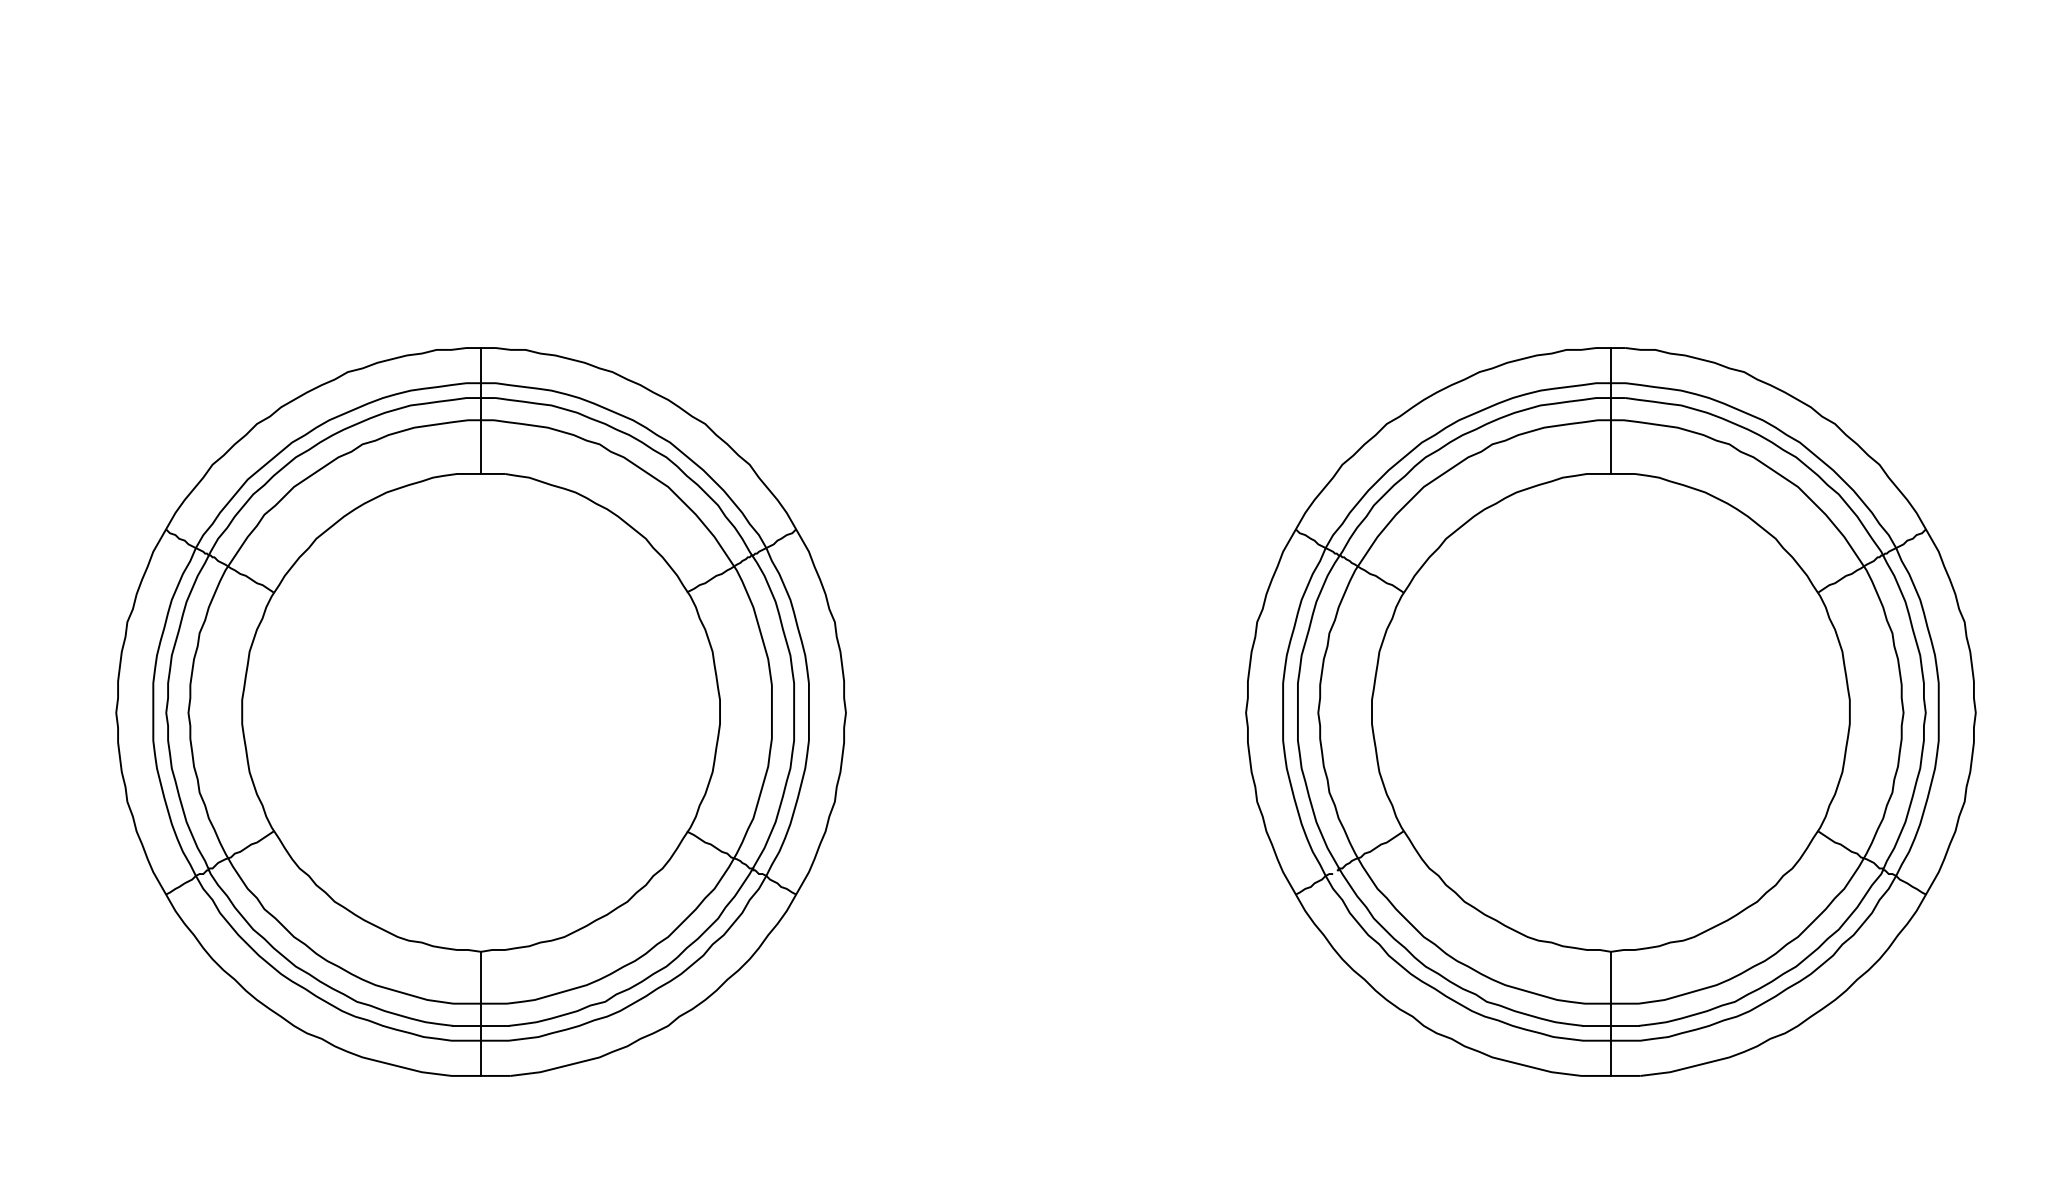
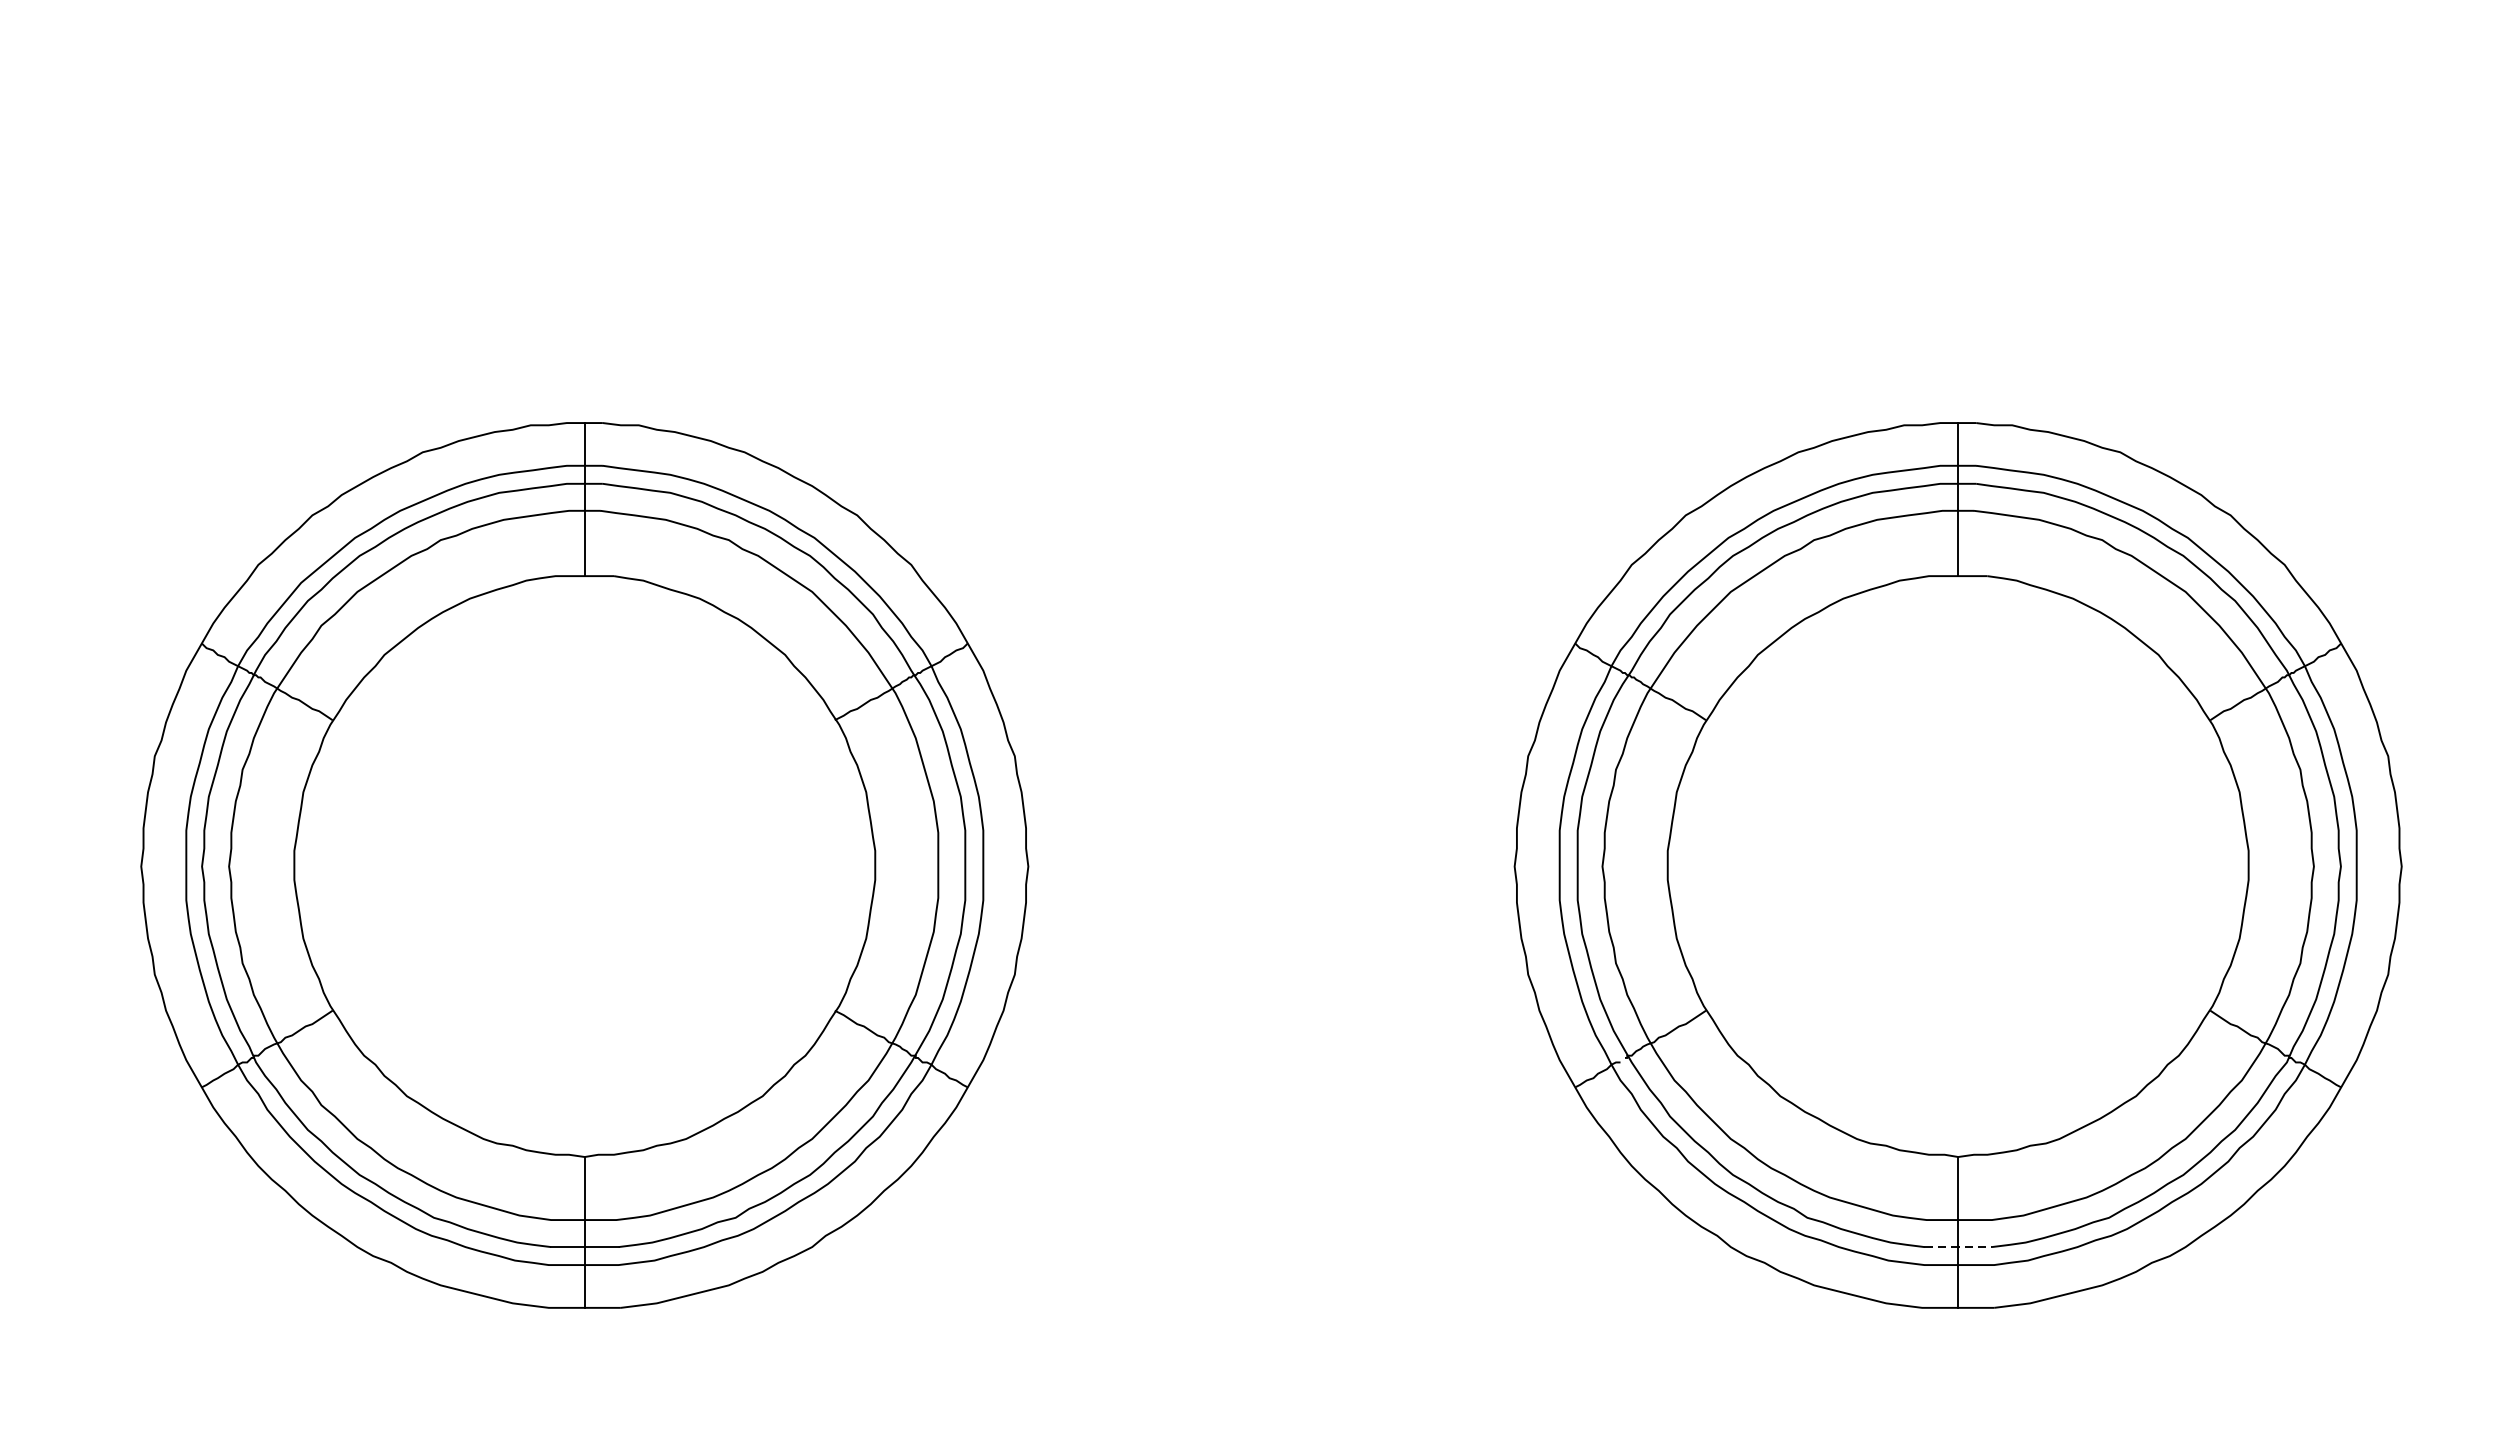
line: (1610, 1025) -> (1957, 1246), solid -> dashed

